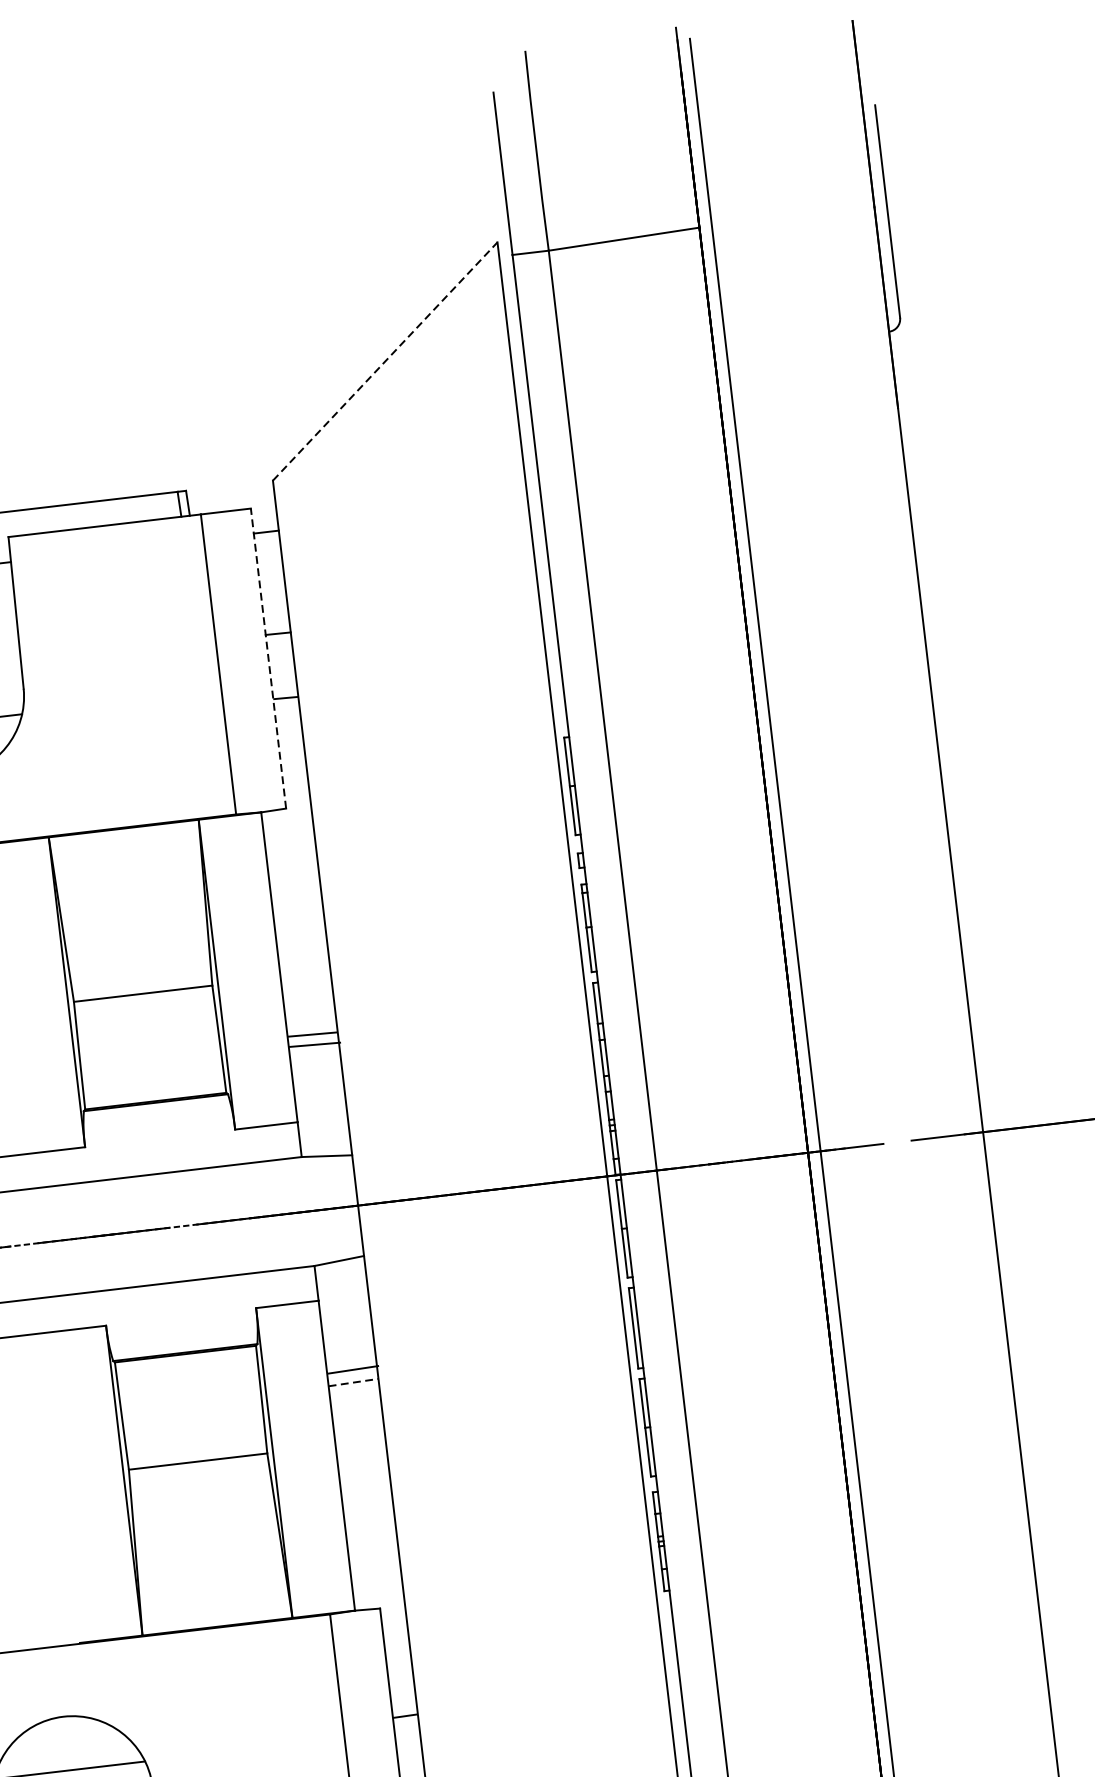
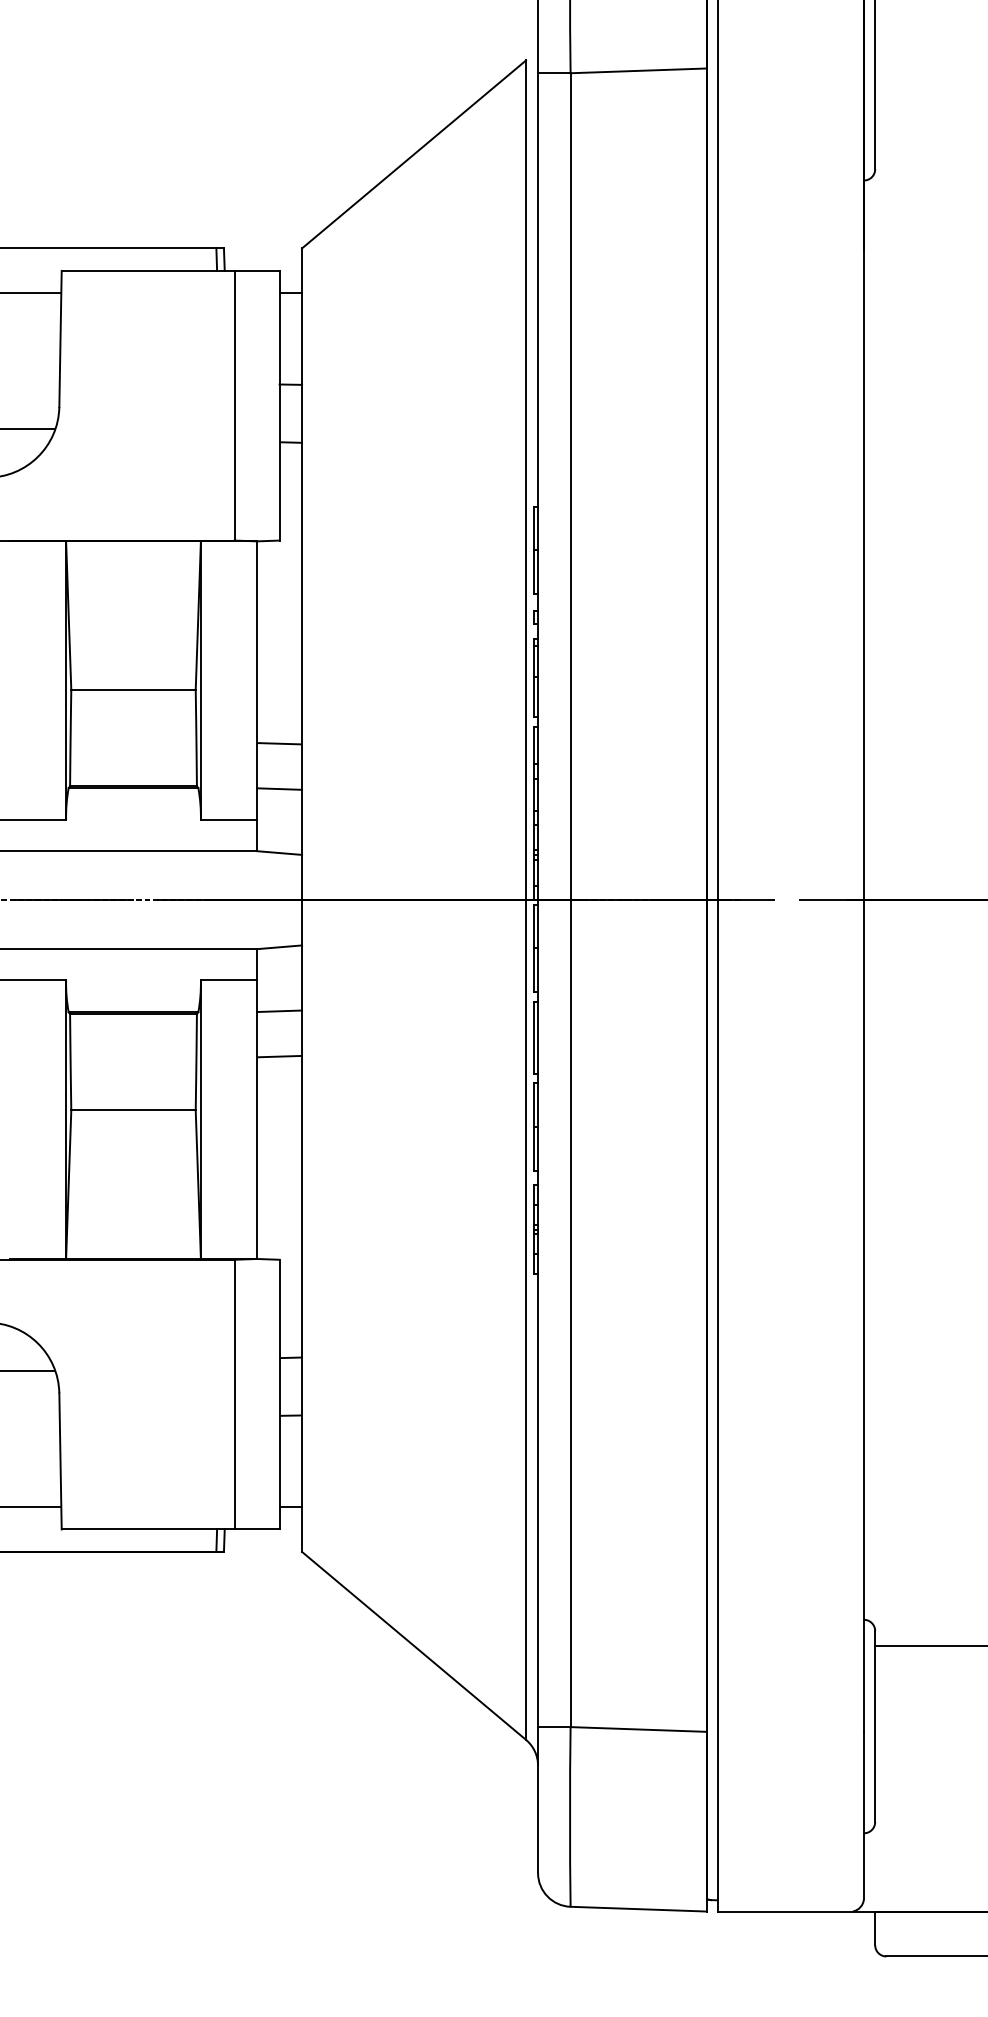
line: (385, 361) -> (414, 154), dashed -> solid
line: (268, 658) -> (279, 405), dashed -> solid
line: (314, 1044) -> (279, 788), moved
line: (353, 1370) -> (279, 1011), moved
line: (354, 1382) -> (280, 1056), dashed -> solid

